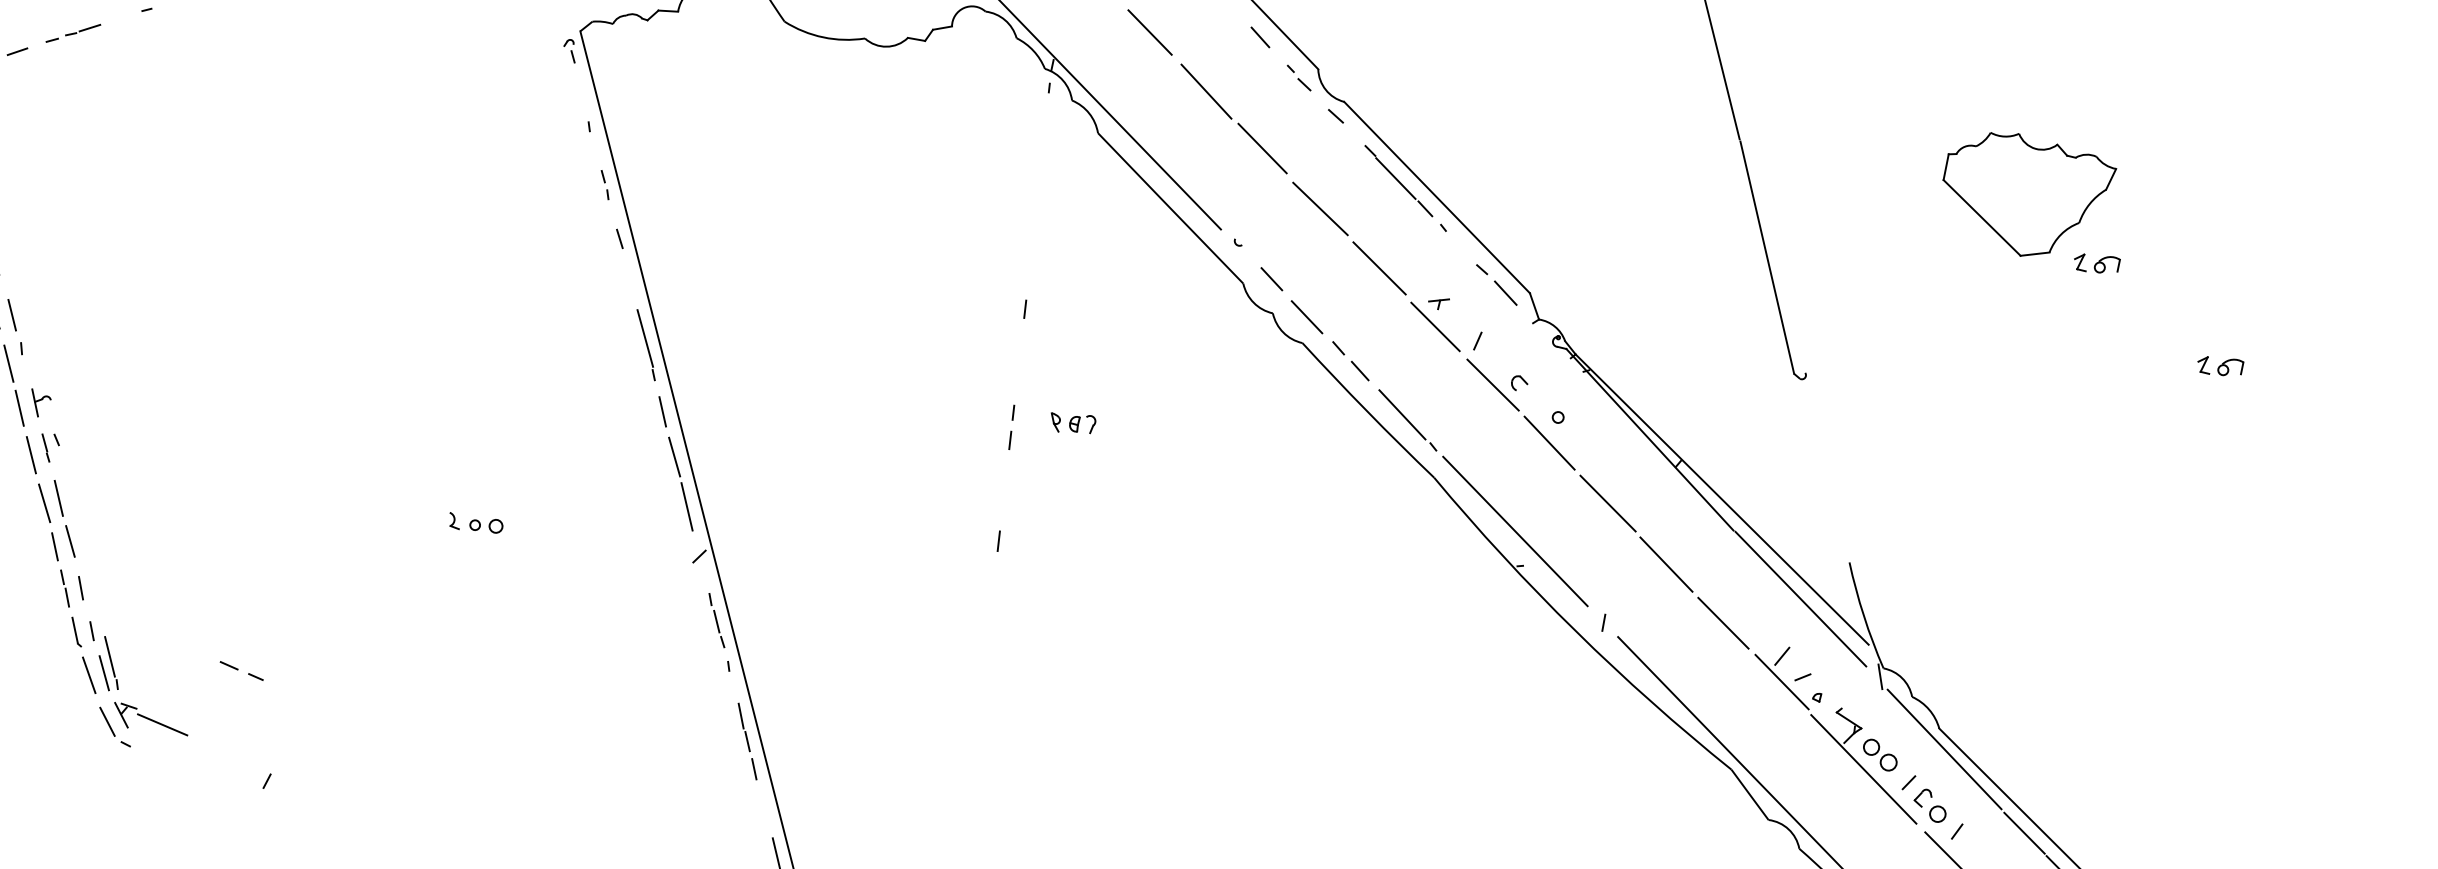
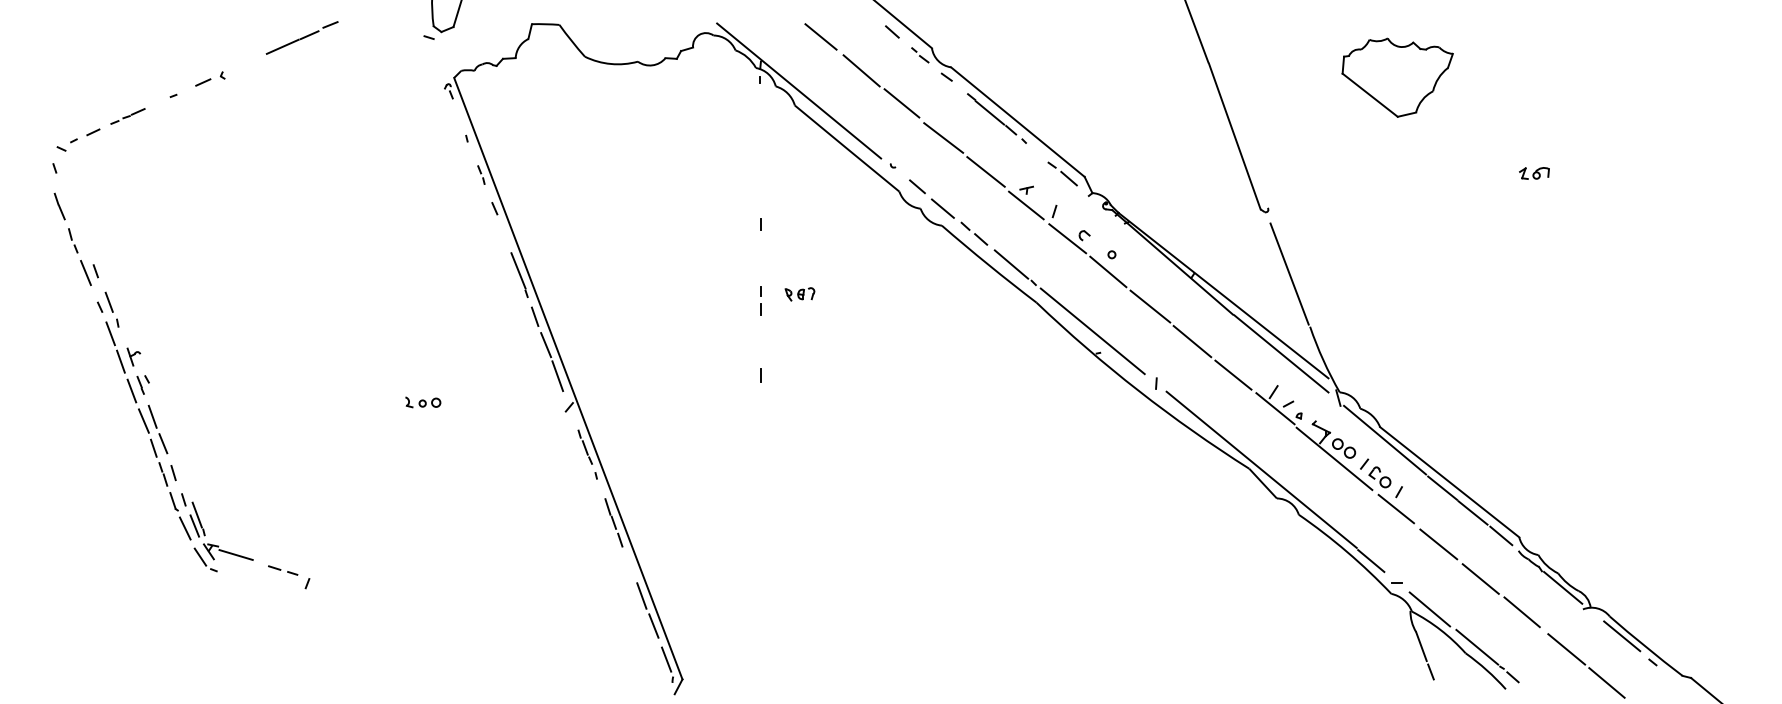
part: (2096, 264) -> (1447, 116), removed
line: (1827, 477) -> (1289, 273), added
part: (242, 670) -> (283, 570), moved

